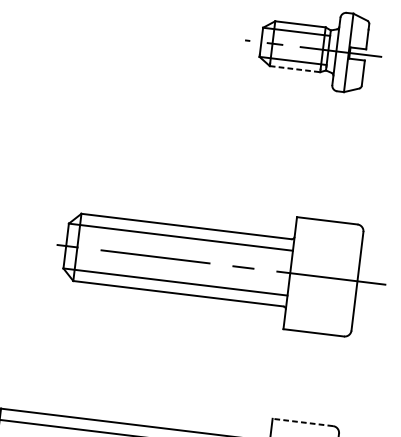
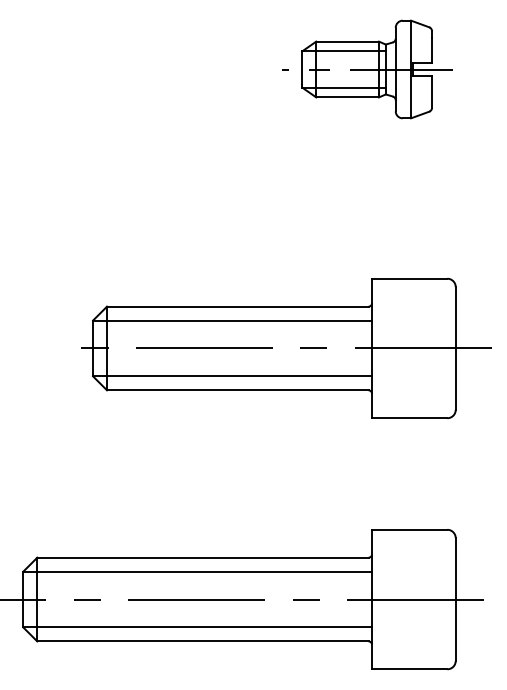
line: (295, 69) -> (348, 97), dashed -> solid
line: (302, 422) -> (409, 529), dashed -> solid

